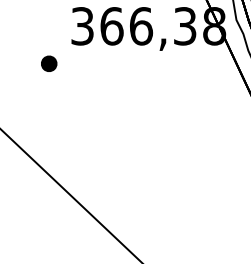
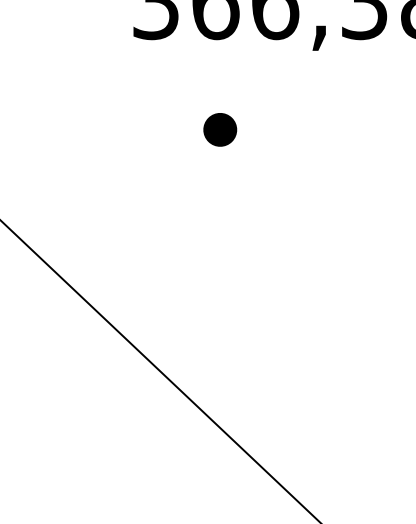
part: (49, 63) -> (220, 129), moved

